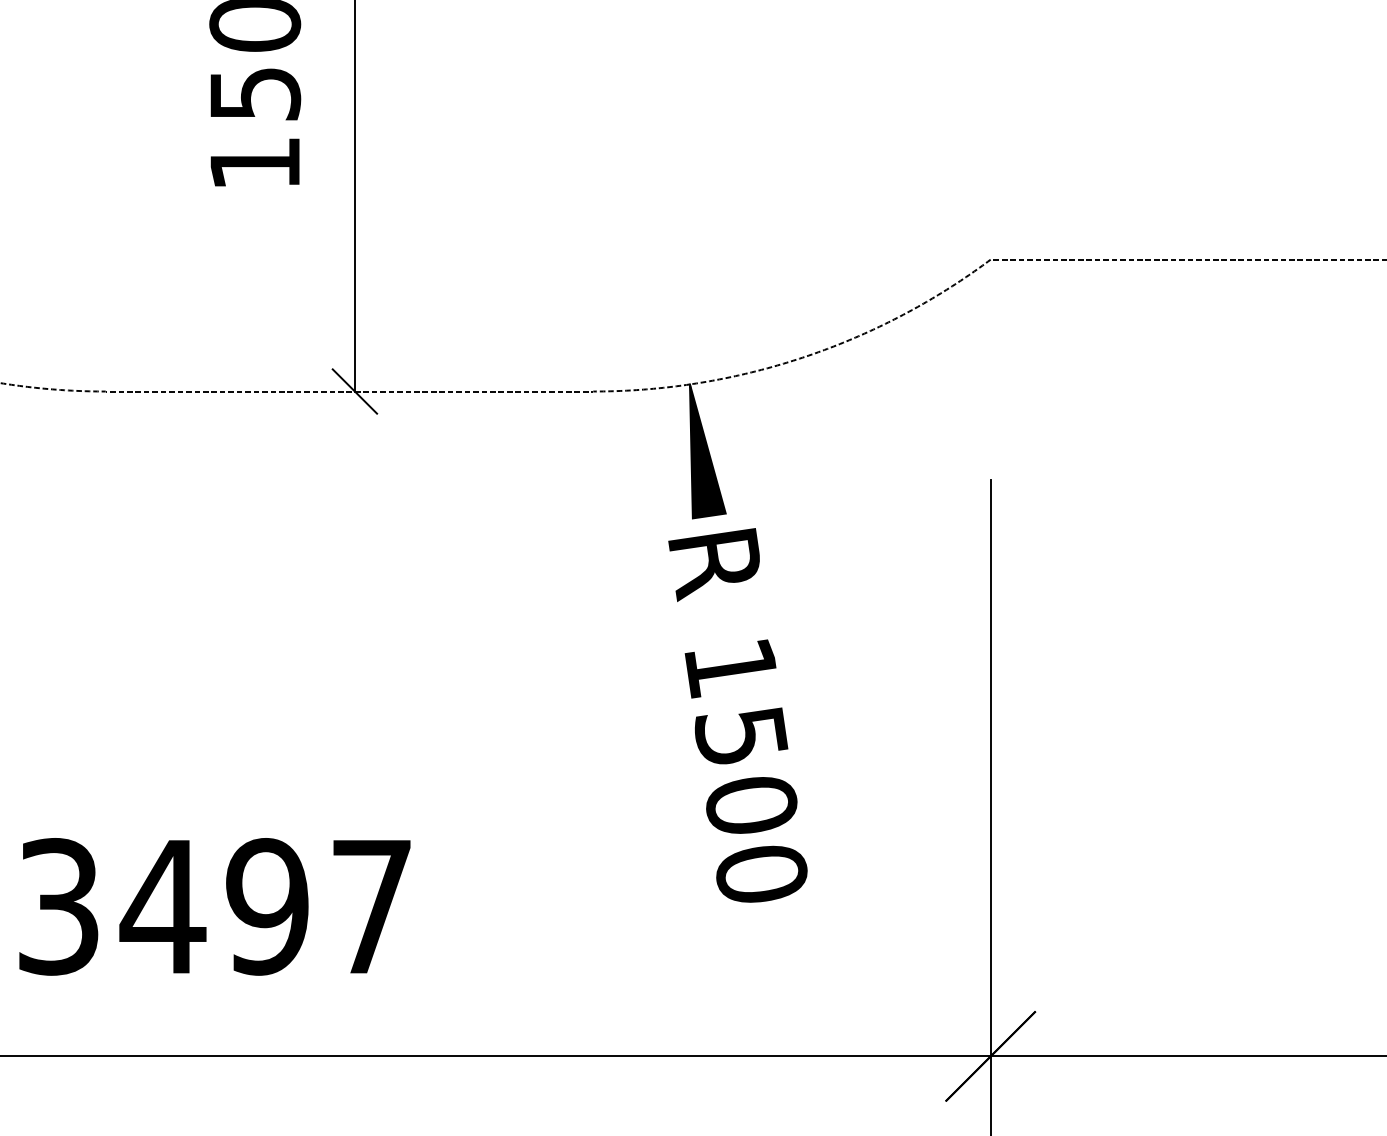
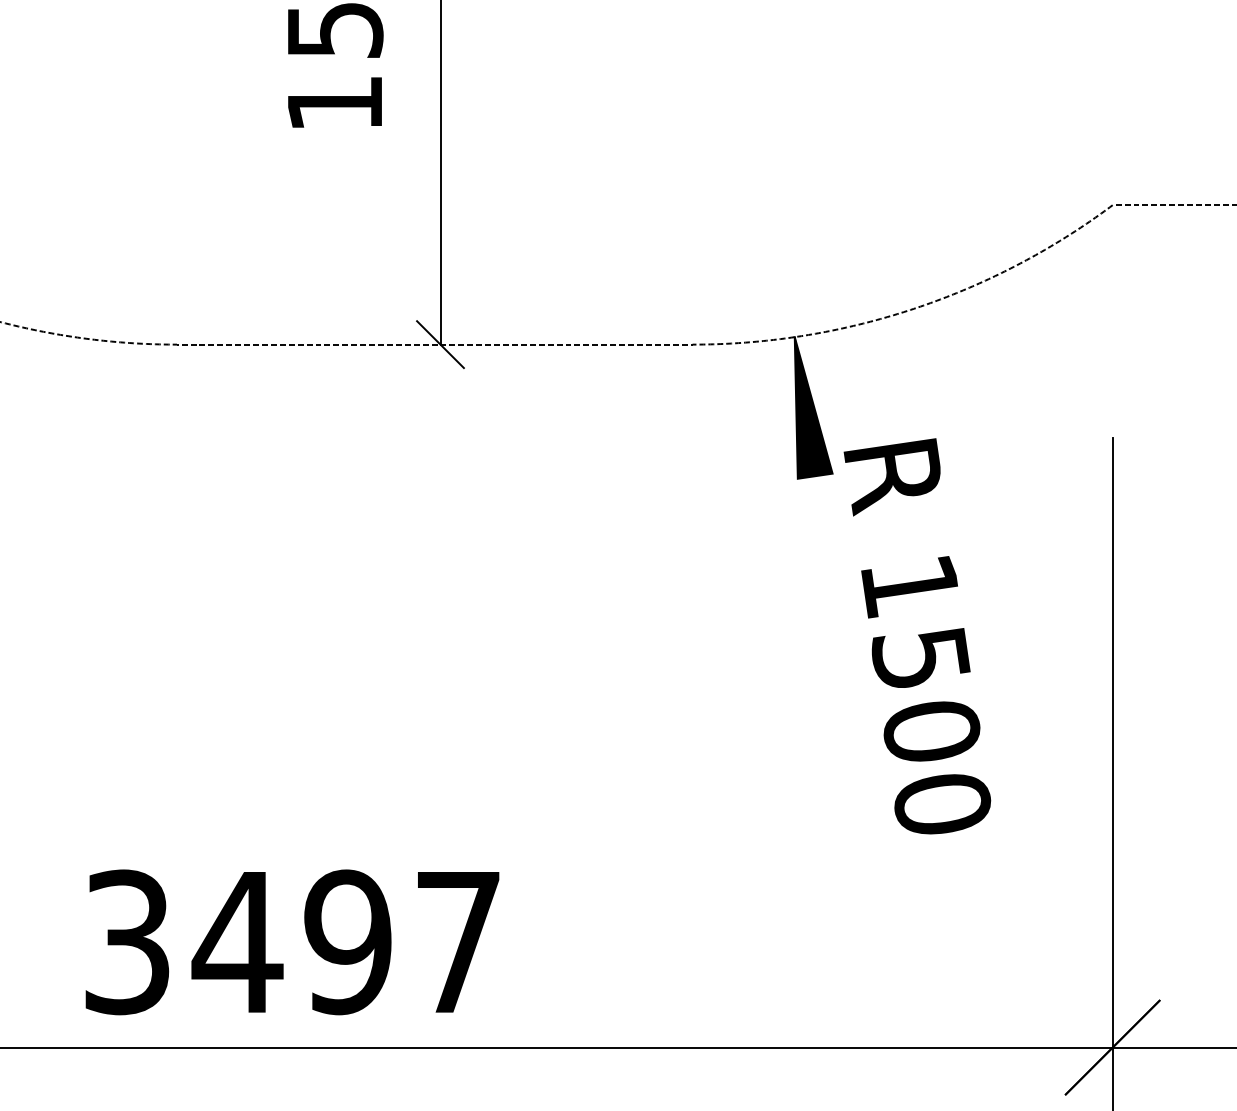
text: (737, 715) -> (916, 636), moved
text: (214, 906) -> (292, 941), moved

